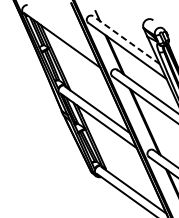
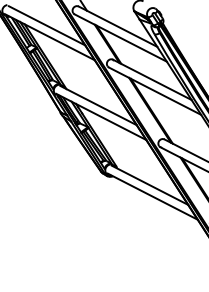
line: (60, 29) -> (46, 25), added
line: (125, 39) -> (117, 26), dashed -> solid

